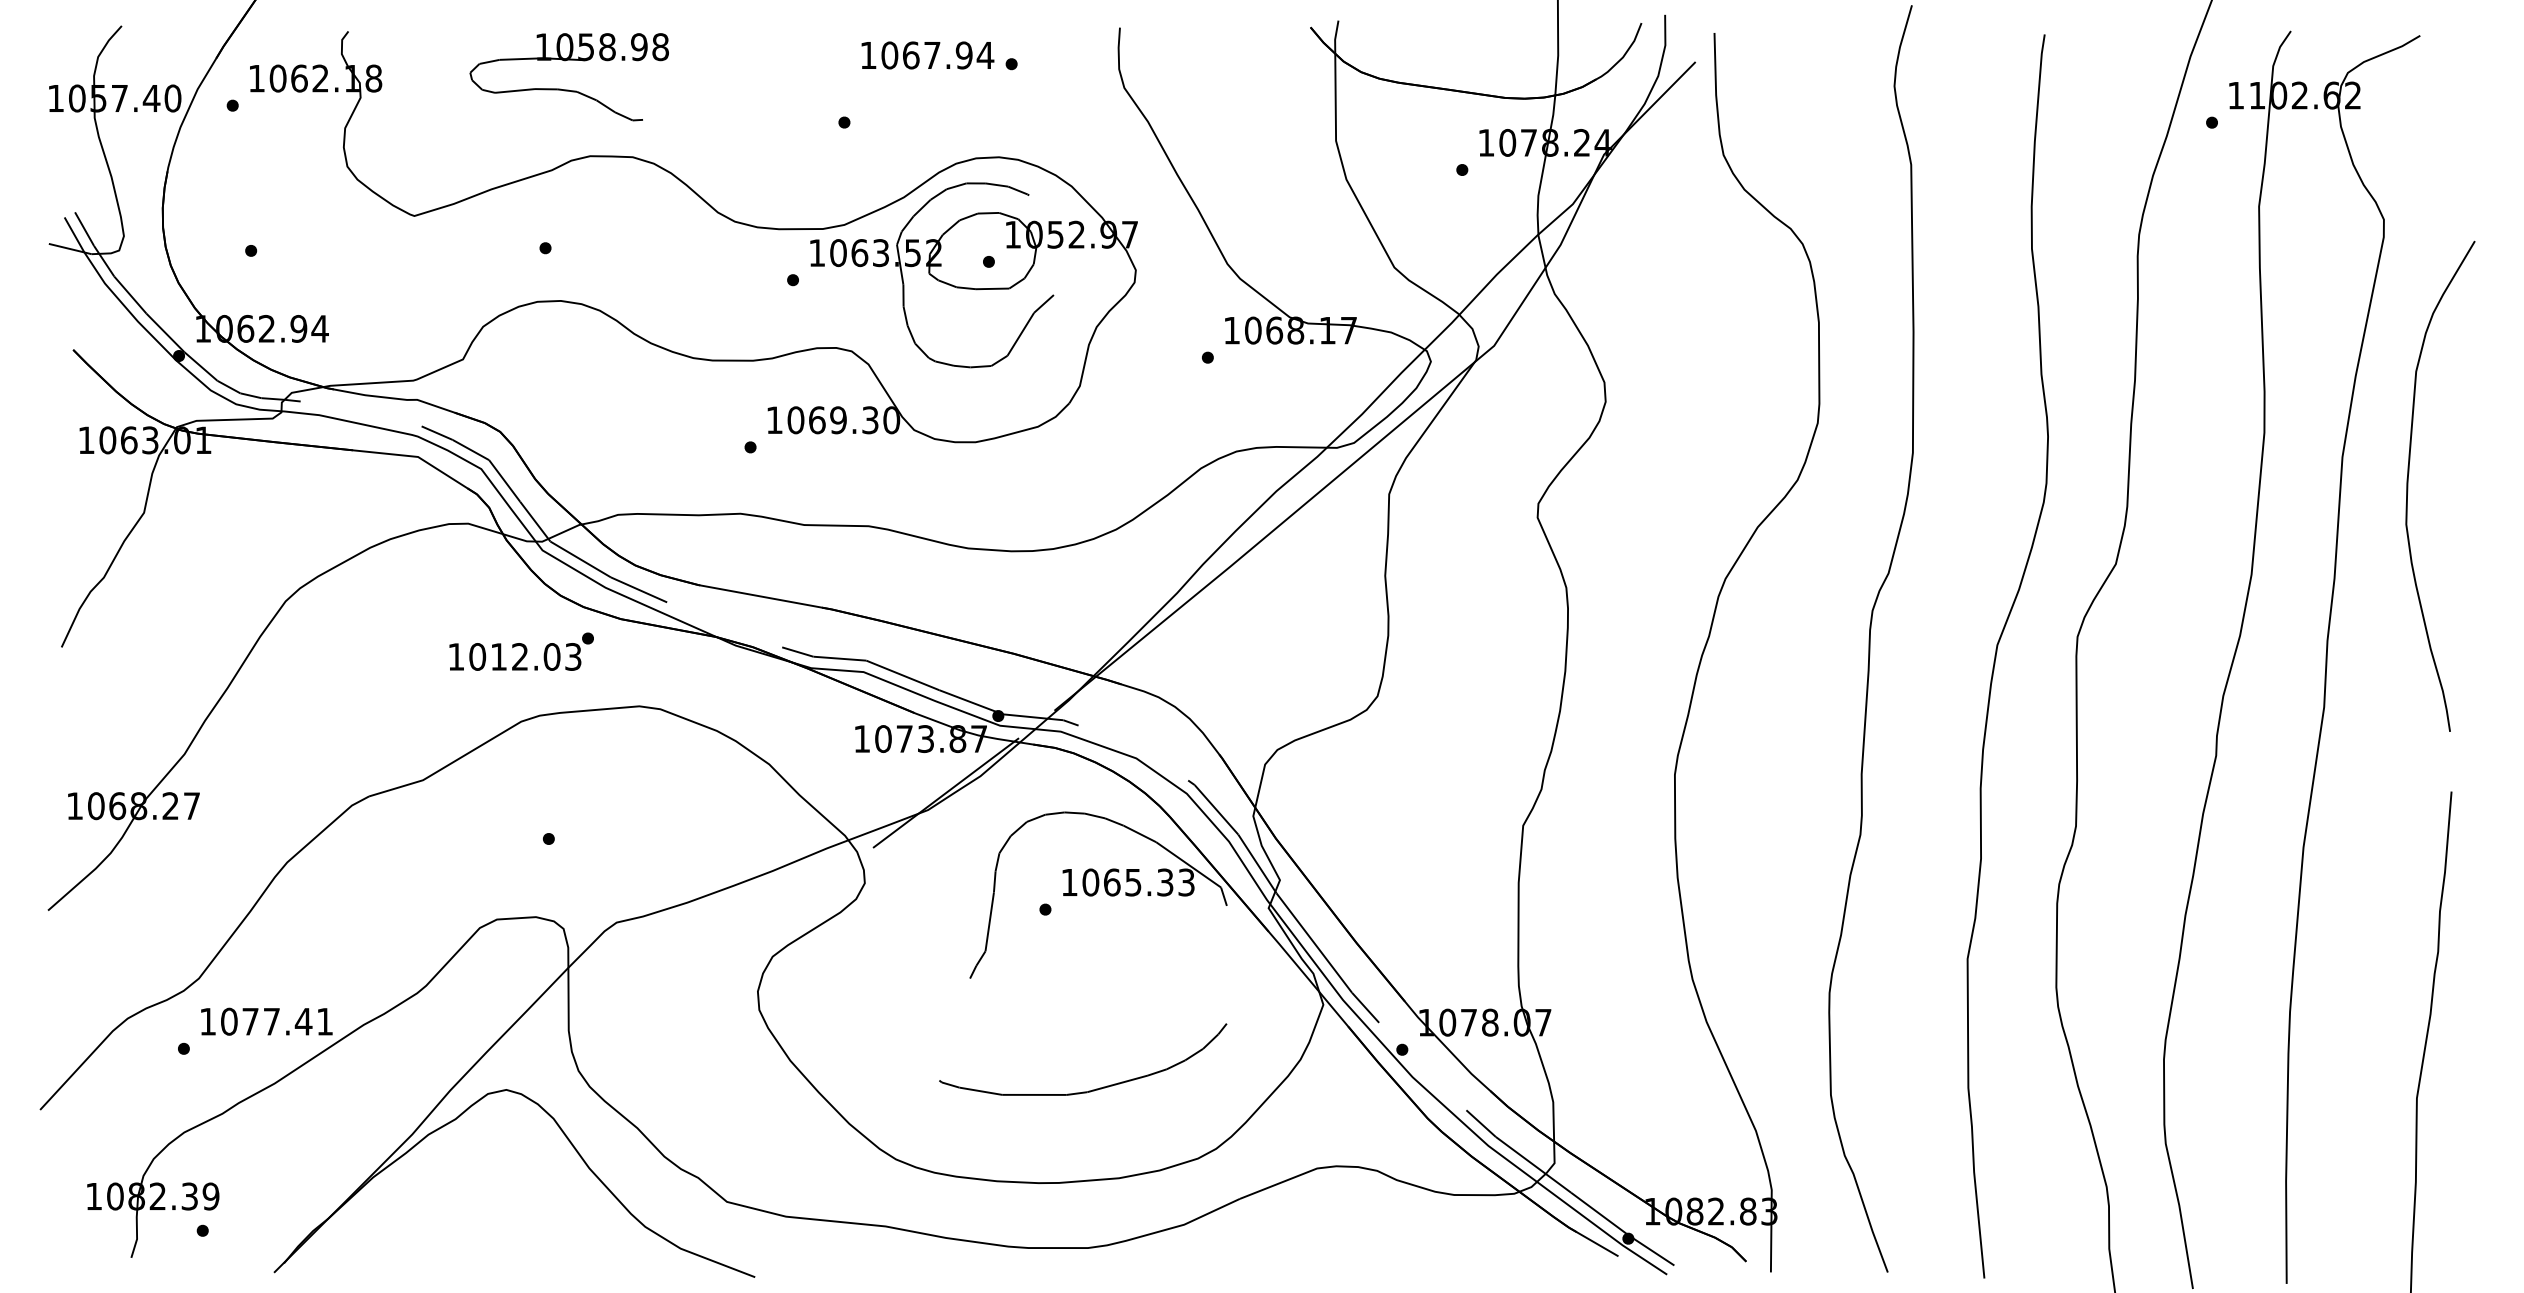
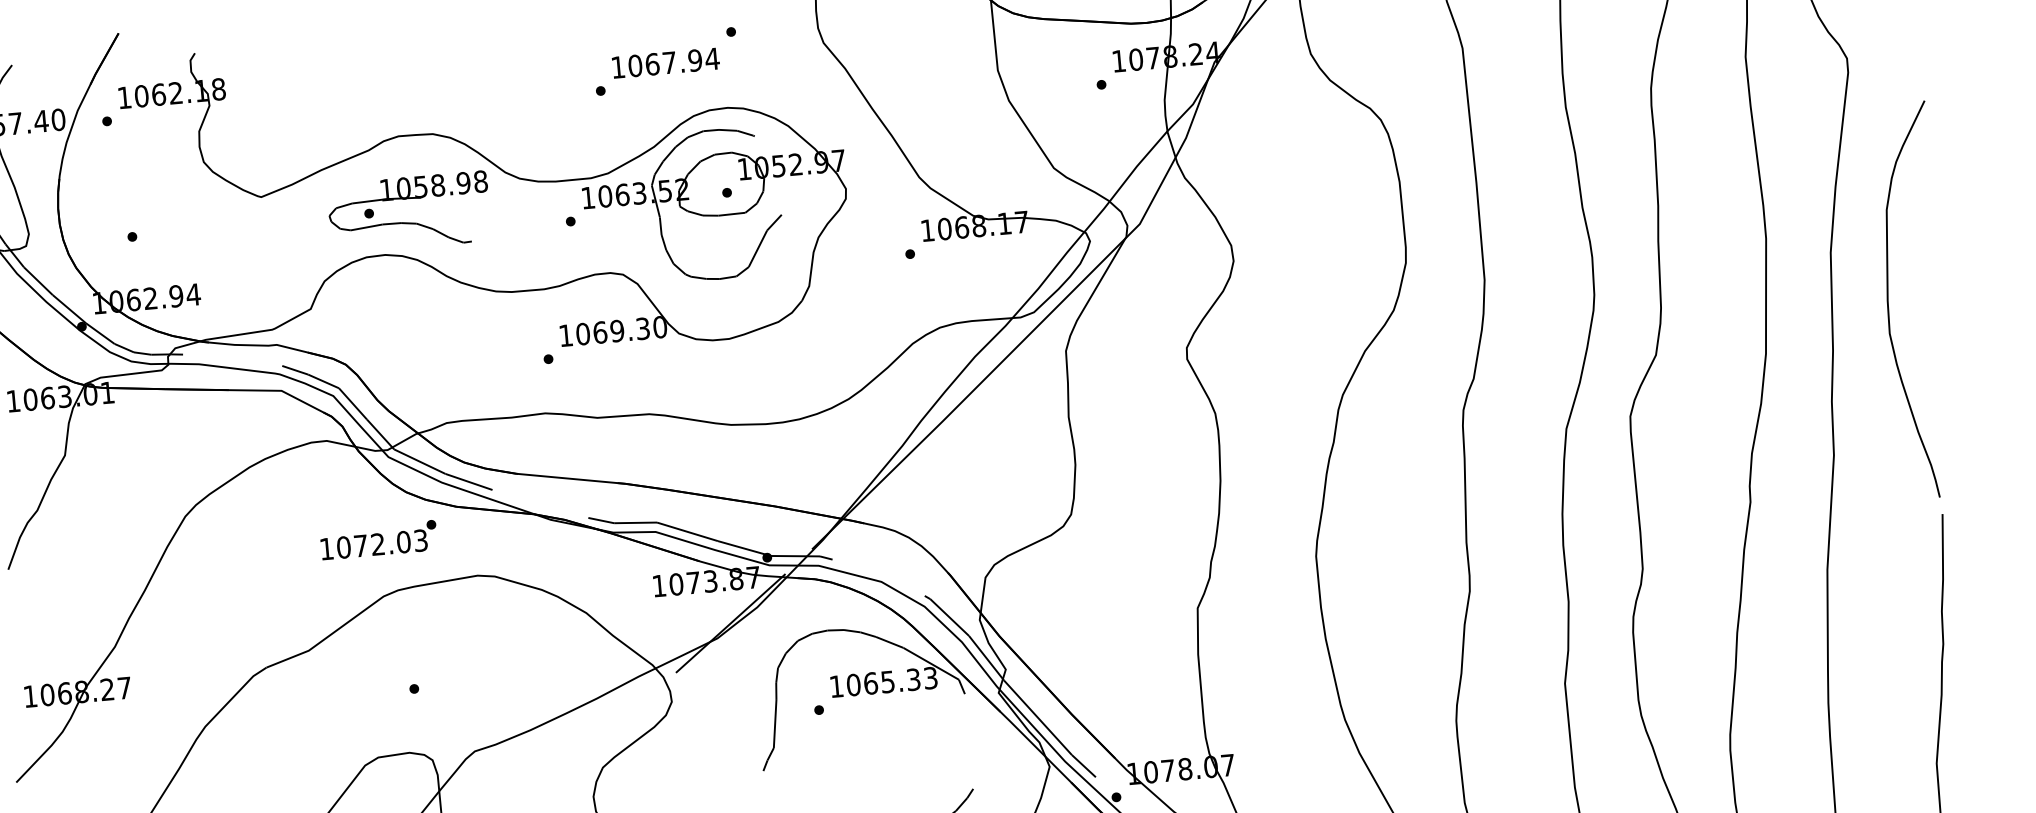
text: (927, 55) -> (665, 63), moved
part: (568, 89) -> (409, 222), moved
curve: (2408, 485) -> (1888, 302), moved
text: (498, 656) -> (360, 545), 1012.03 -> 1072.03

